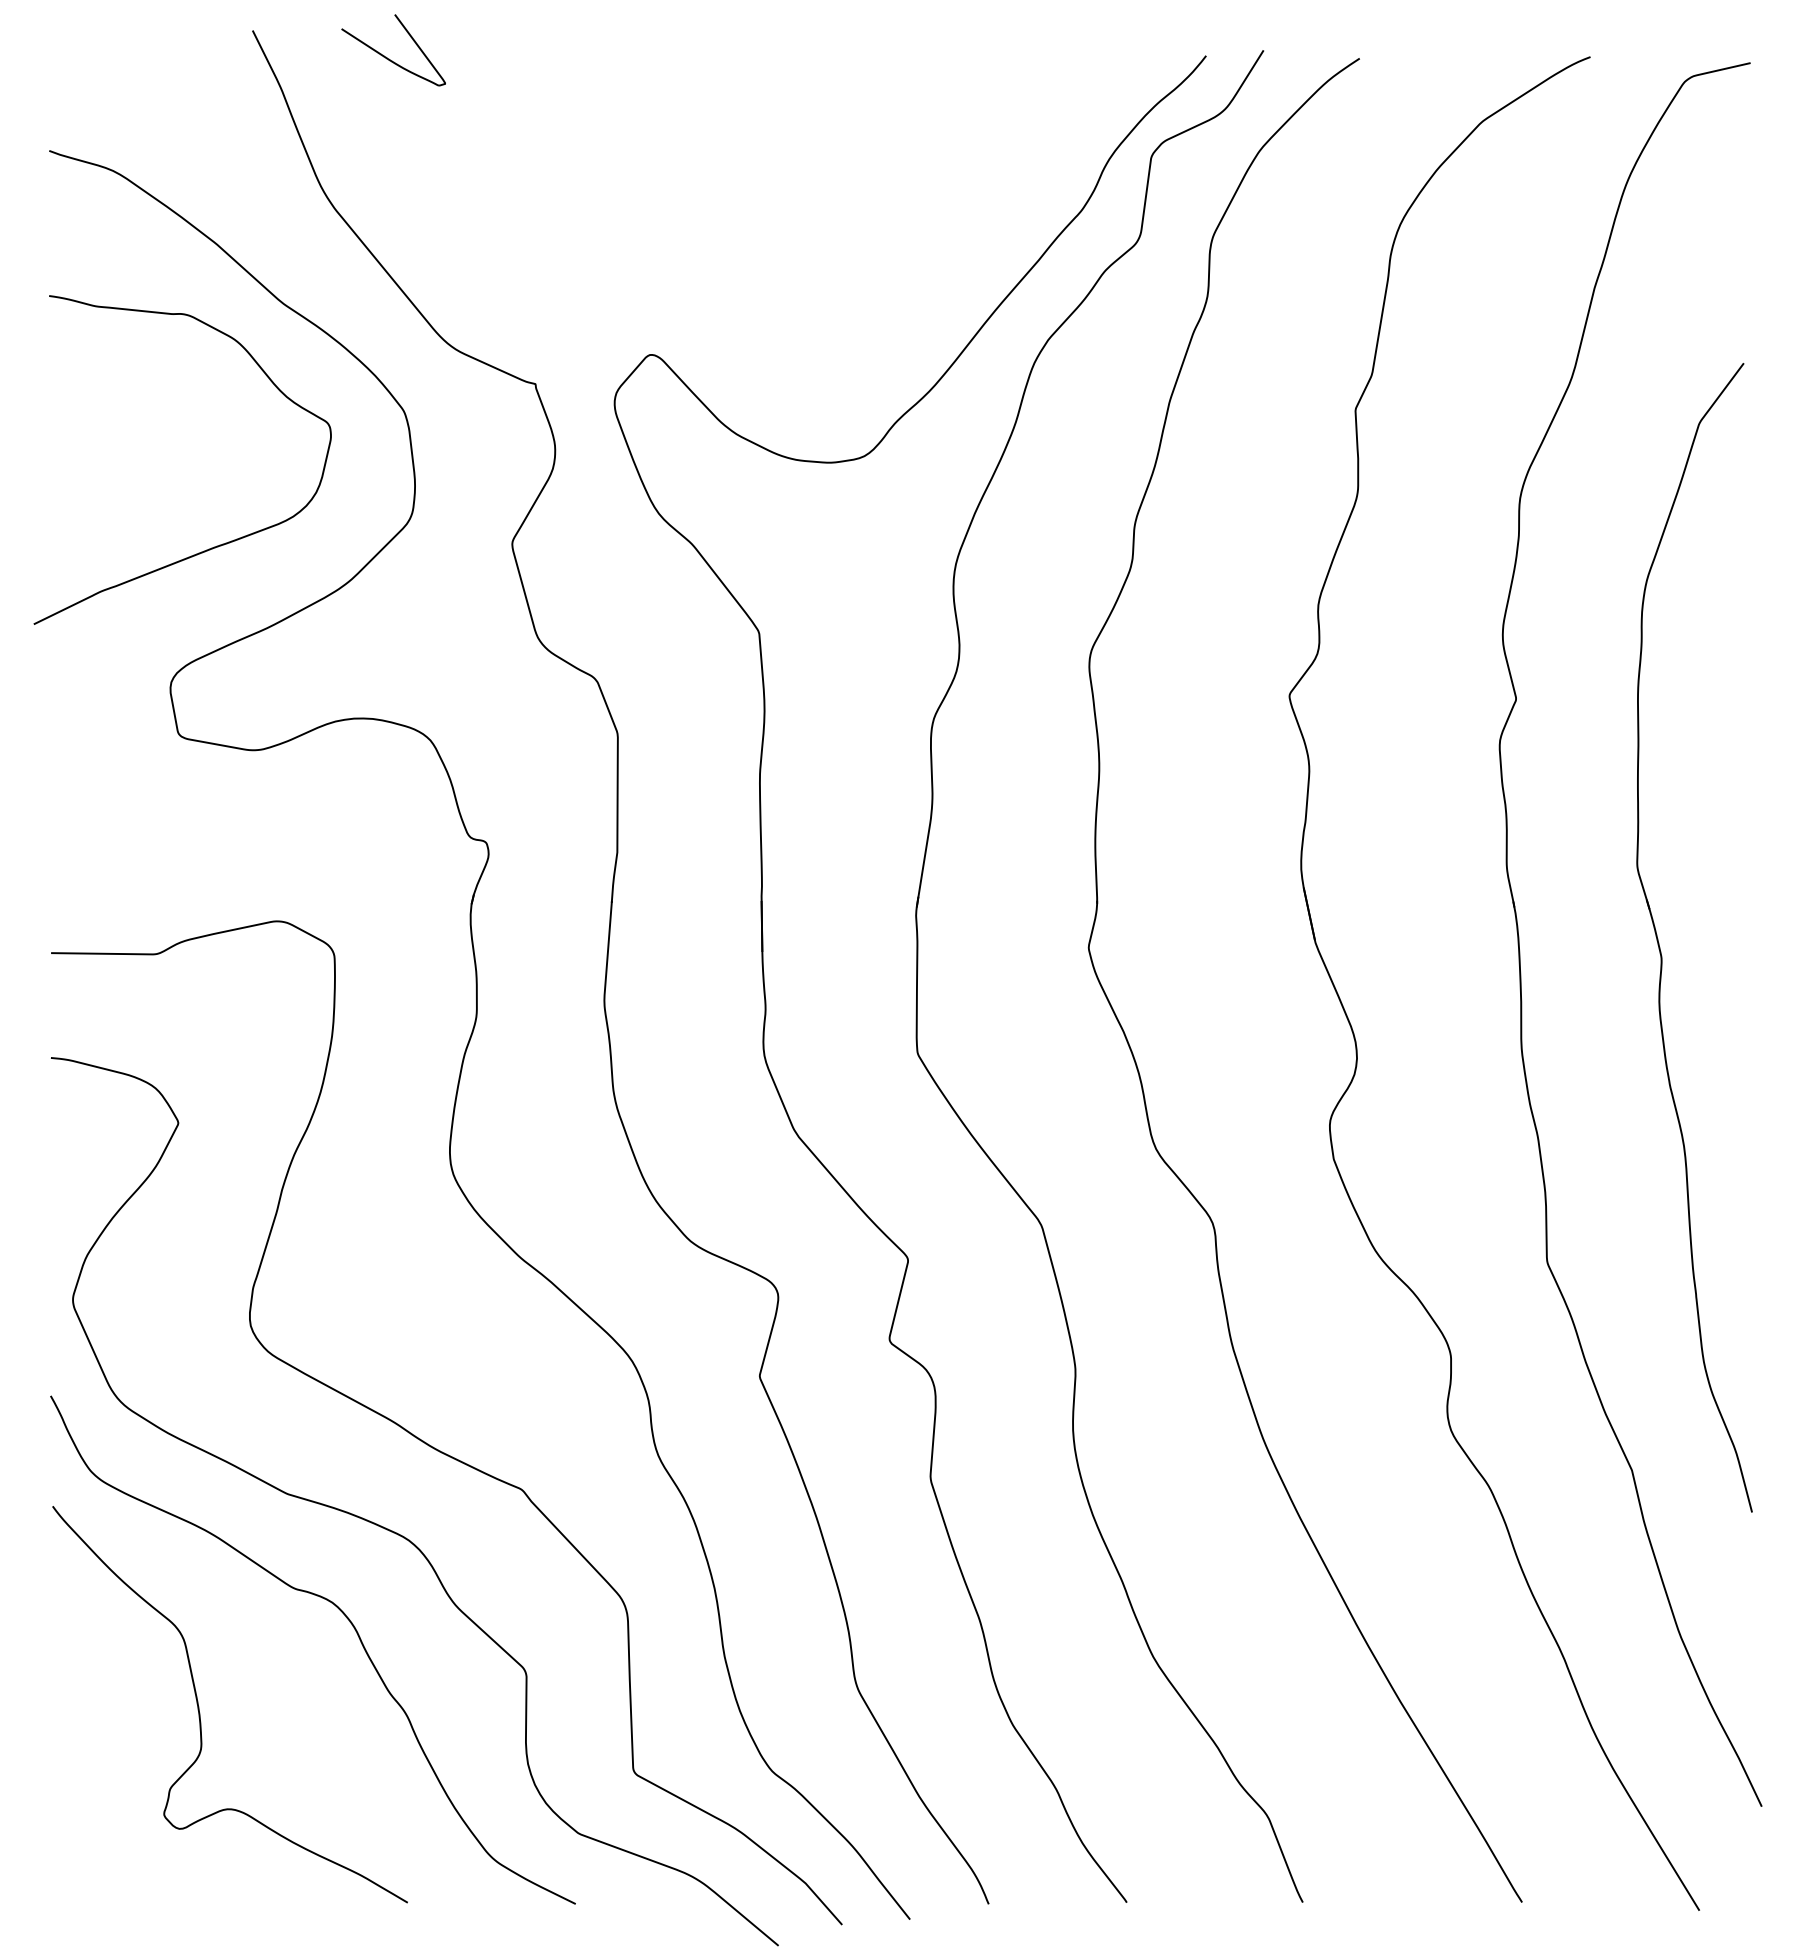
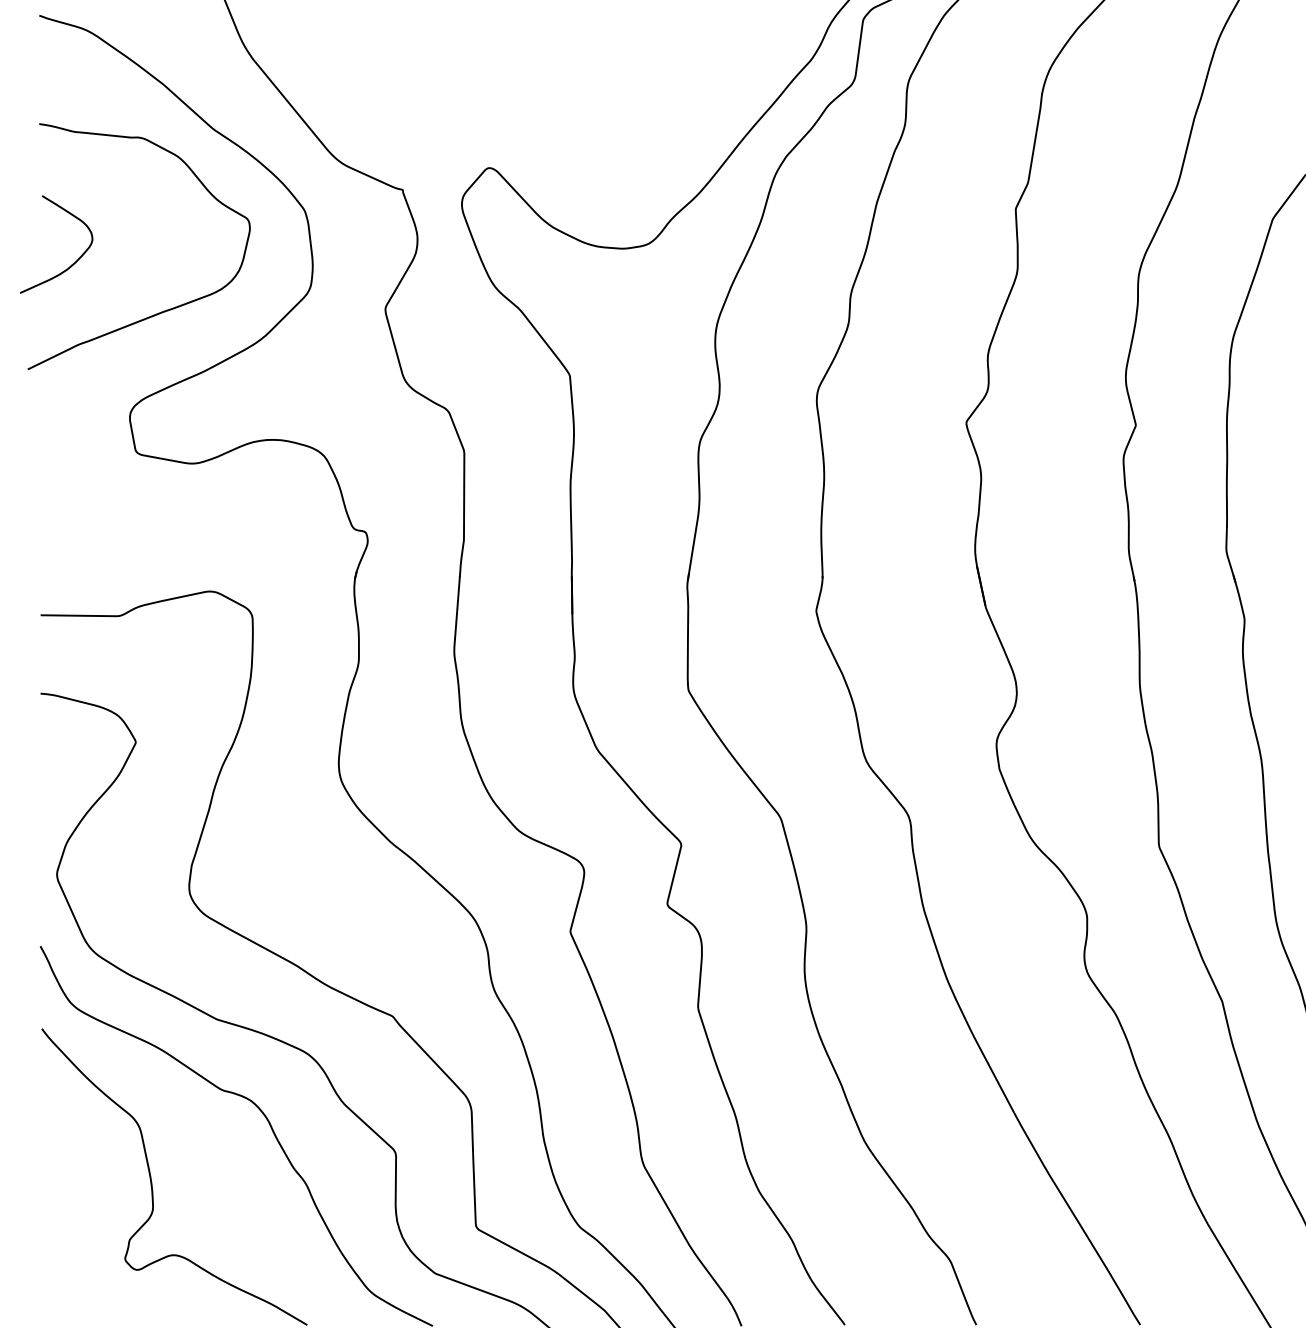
curve: (97, 479) -> (75, 261), added

